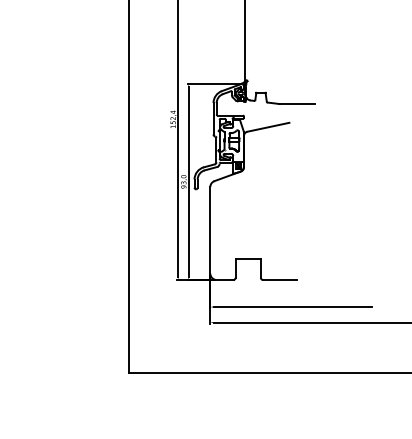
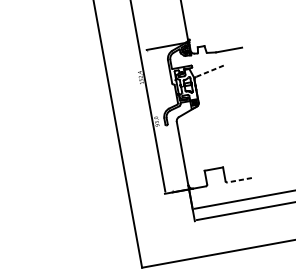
line: (268, 127) -> (211, 70), solid -> dashed
line: (188, 181) -> (160, 120), removed
line: (279, 279) -> (239, 179), solid -> dashed

